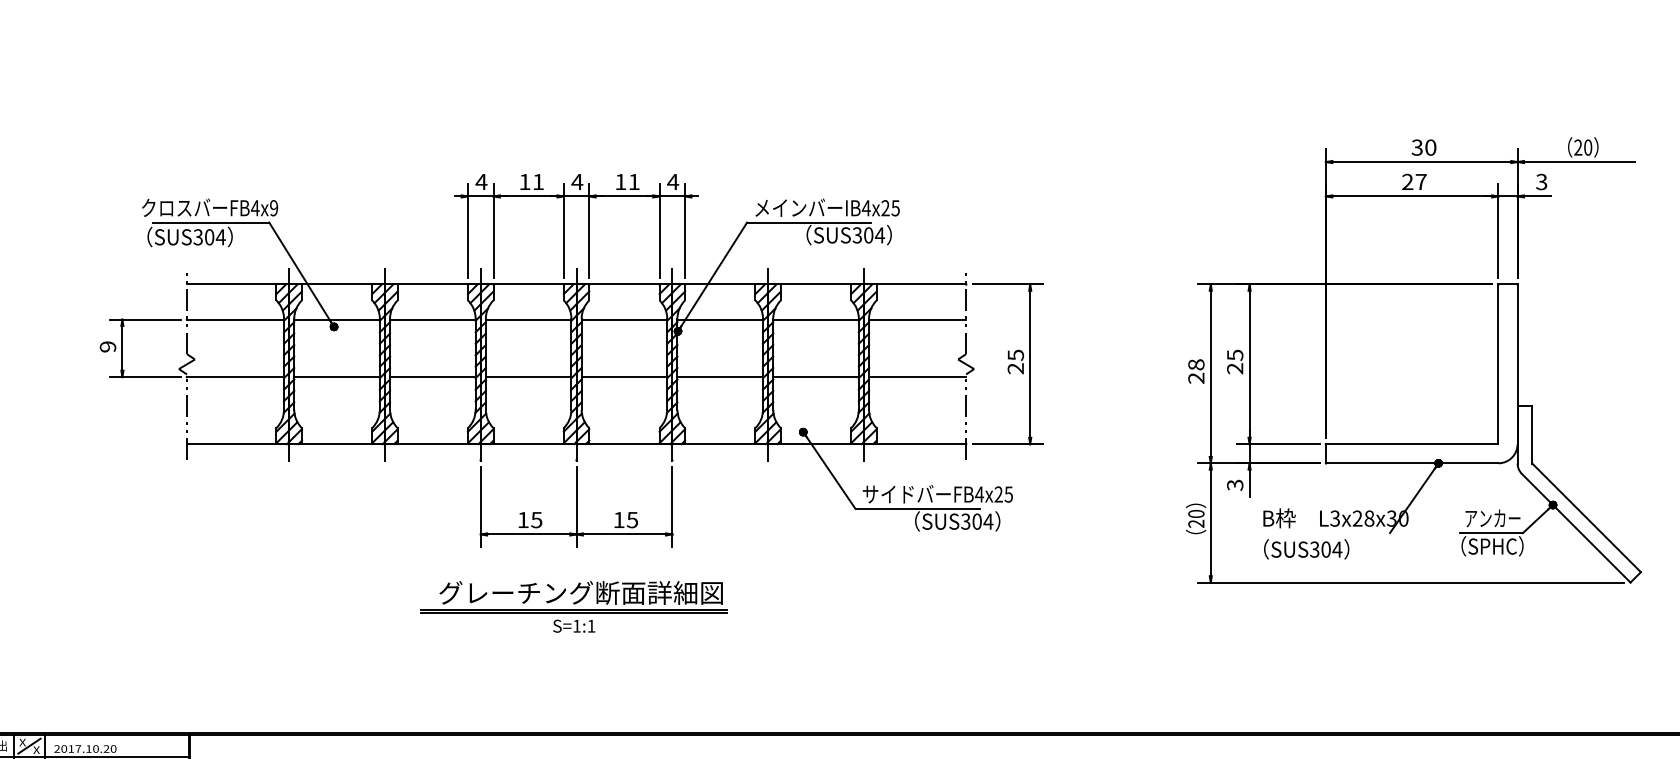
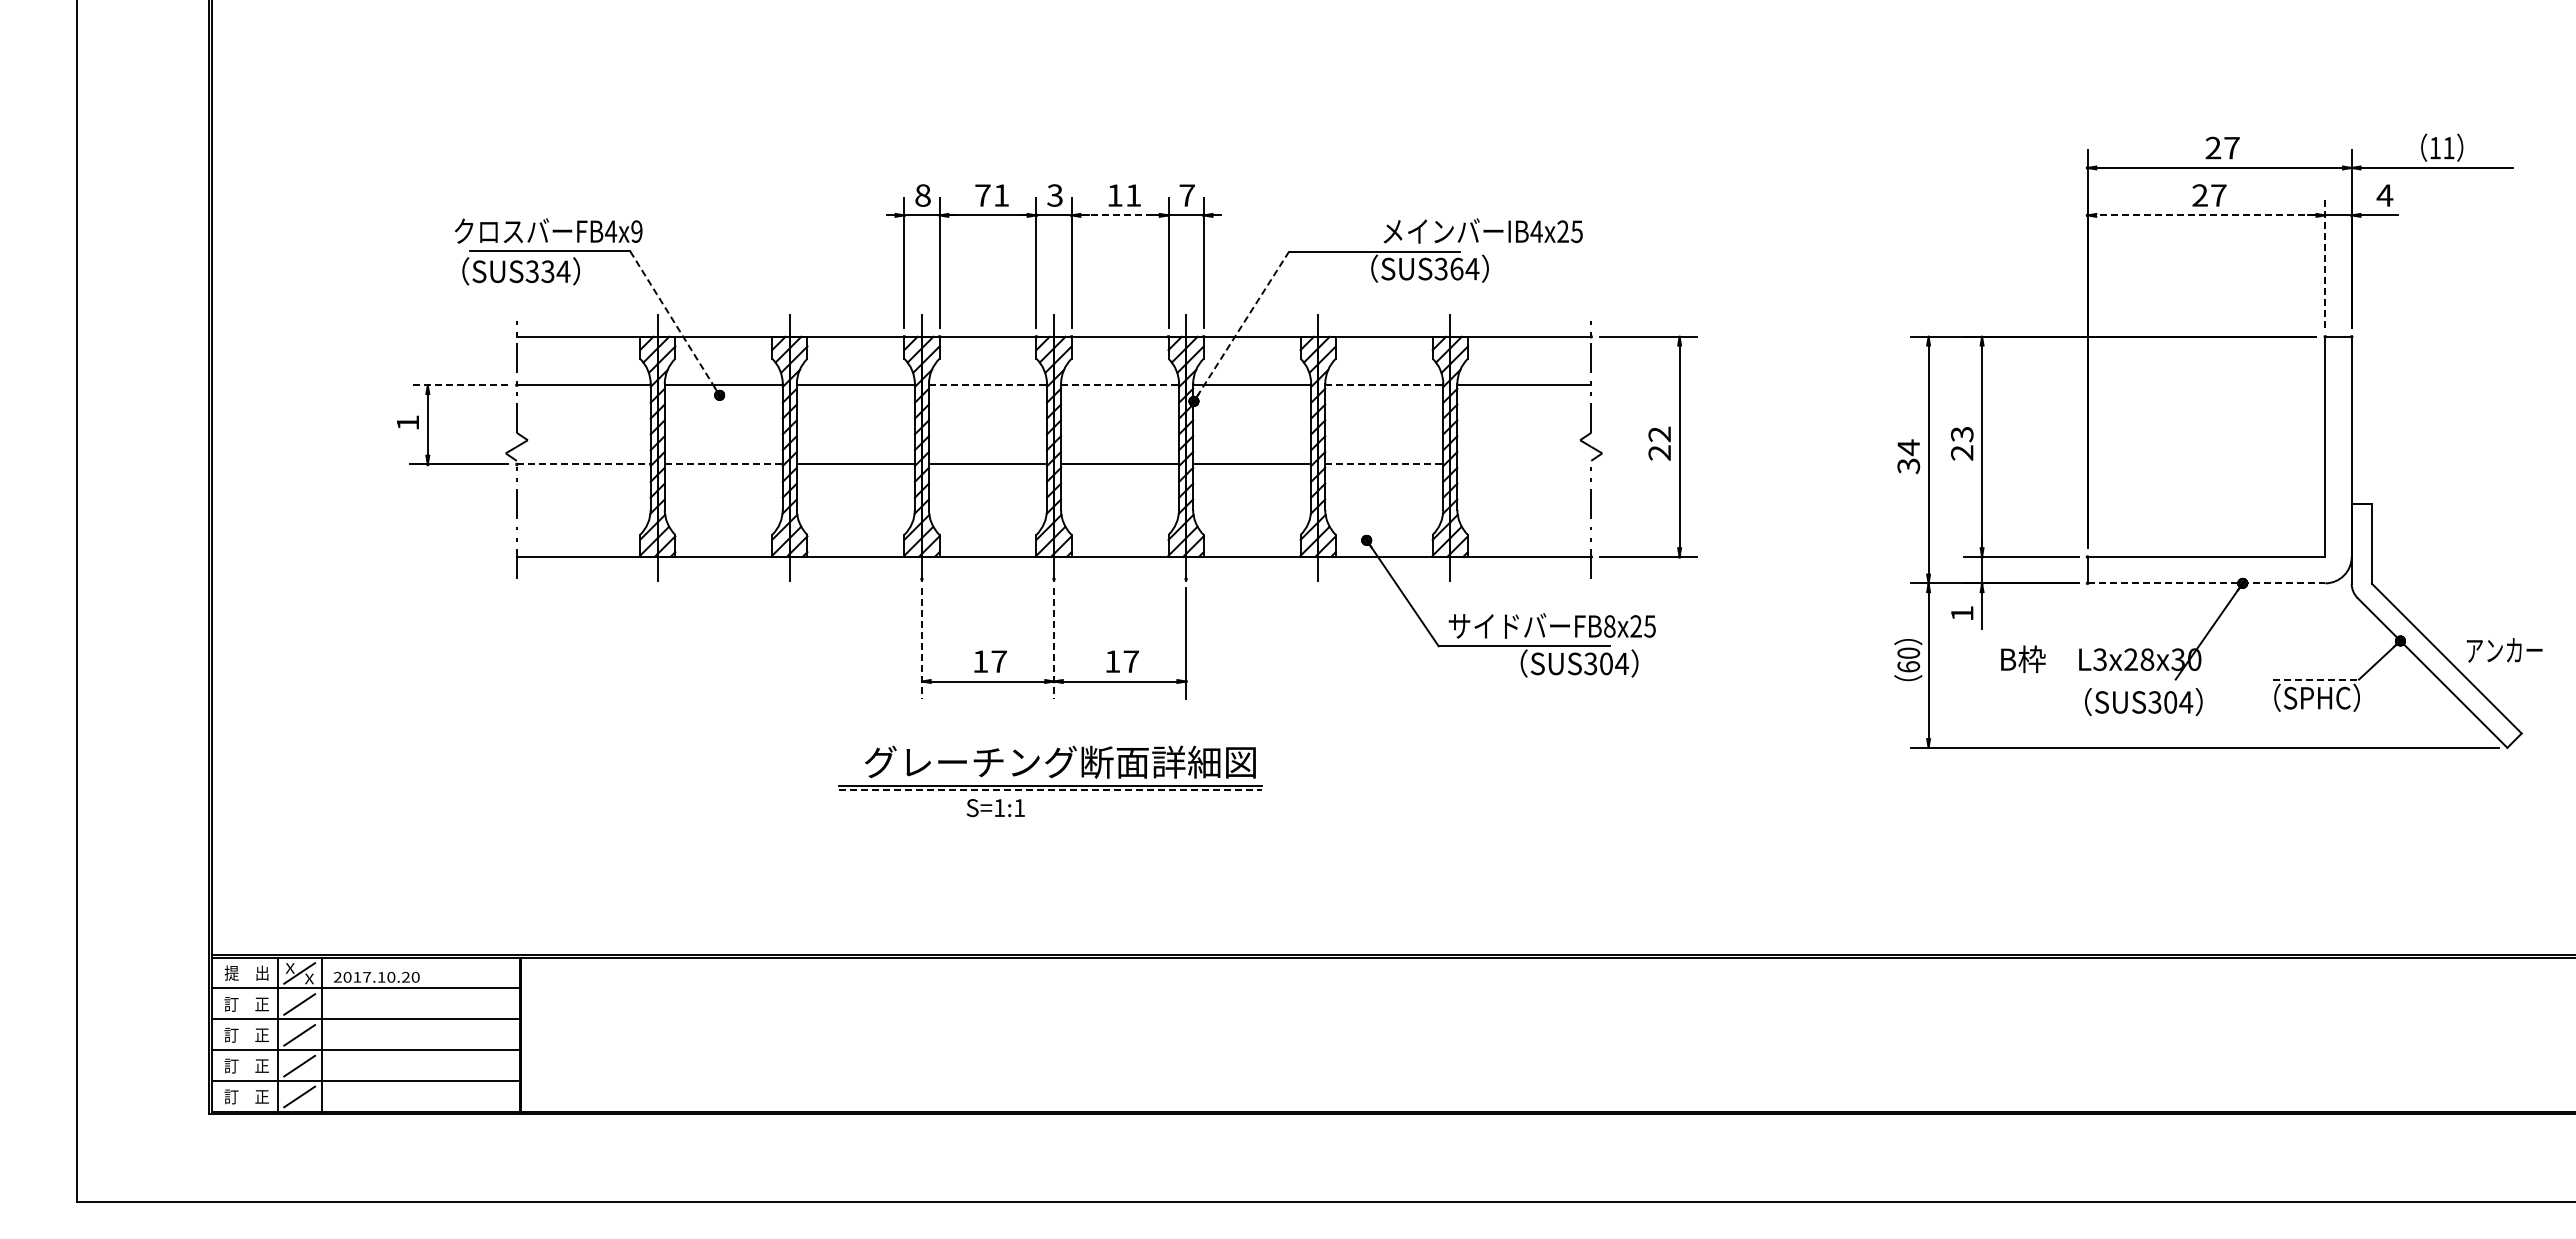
text: (1423, 147) -> (2222, 147), 30 -> 27
text: (1582, 147) -> (2441, 147), 20 -> 11
text: (481, 182) -> (922, 195), 4 -> 8
text: (524, 182) -> (982, 195), 11 -> 71
text: (576, 182) -> (1054, 195), 4 -> 3
text: (672, 182) -> (1186, 195), 4 -> 7
text: (1541, 182) -> (2384, 195), 3 -> 4
line: (624, 196) -> (1120, 215), solid -> dashed
line: (1411, 196) -> (2205, 215), solid -> dashed
text: (827, 207) -> (1482, 230), moved
line: (1498, 230) -> (2325, 262), solid -> dashed
text: (868, 234) -> (1456, 268), SUS304 -> SUS364
text: (209, 237) -> (547, 271), SUS304 -> SUS334
line: (301, 274) -> (674, 322), solid -> dashed
line: (713, 276) -> (1242, 325), solid -> dashed
line: (145, 319) -> (459, 385), solid -> dashed
line: (529, 319) -> (988, 385), solid -> dashed
line: (624, 319) -> (1120, 385), solid -> dashed
line: (816, 319) -> (1384, 385), solid -> dashed
text: (107, 346) -> (407, 422), 9 -> 1
text: (1234, 354) -> (1961, 433), 25 -> 23
text: (1015, 355) -> (1659, 434), 25 -> 22
text: (1196, 371) -> (1908, 456), 28 -> 34
line: (235, 377) -> (583, 464), solid -> dashed
line: (337, 377) -> (724, 464), solid -> dashed
line: (816, 377) -> (1384, 464), solid -> dashed
line: (917, 377) -> (1524, 464), removed
line: (1412, 463) -> (2206, 583), solid -> dashed
text: (1234, 485) -> (1961, 613), 3 -> 1
text: (979, 494) -> (1609, 626), FB4x25 -> FB8x25
line: (480, 506) -> (921, 643), solid -> dashed
line: (576, 506) -> (1054, 643), solid -> dashed
text: (1492, 518) -> (2504, 650), moved
text: (536, 519) -> (998, 661), 15 -> 17
text: (632, 519) -> (1131, 661), 15 -> 17
text: (1196, 523) -> (1908, 666), 20 -> 60
line: (1492, 533) -> (2316, 679), solid -> dashed
text: (1306, 549) -> (2143, 702), moved
line: (573, 613) -> (1050, 790), solid -> dashed
text: (573, 626) -> (995, 808), moved

